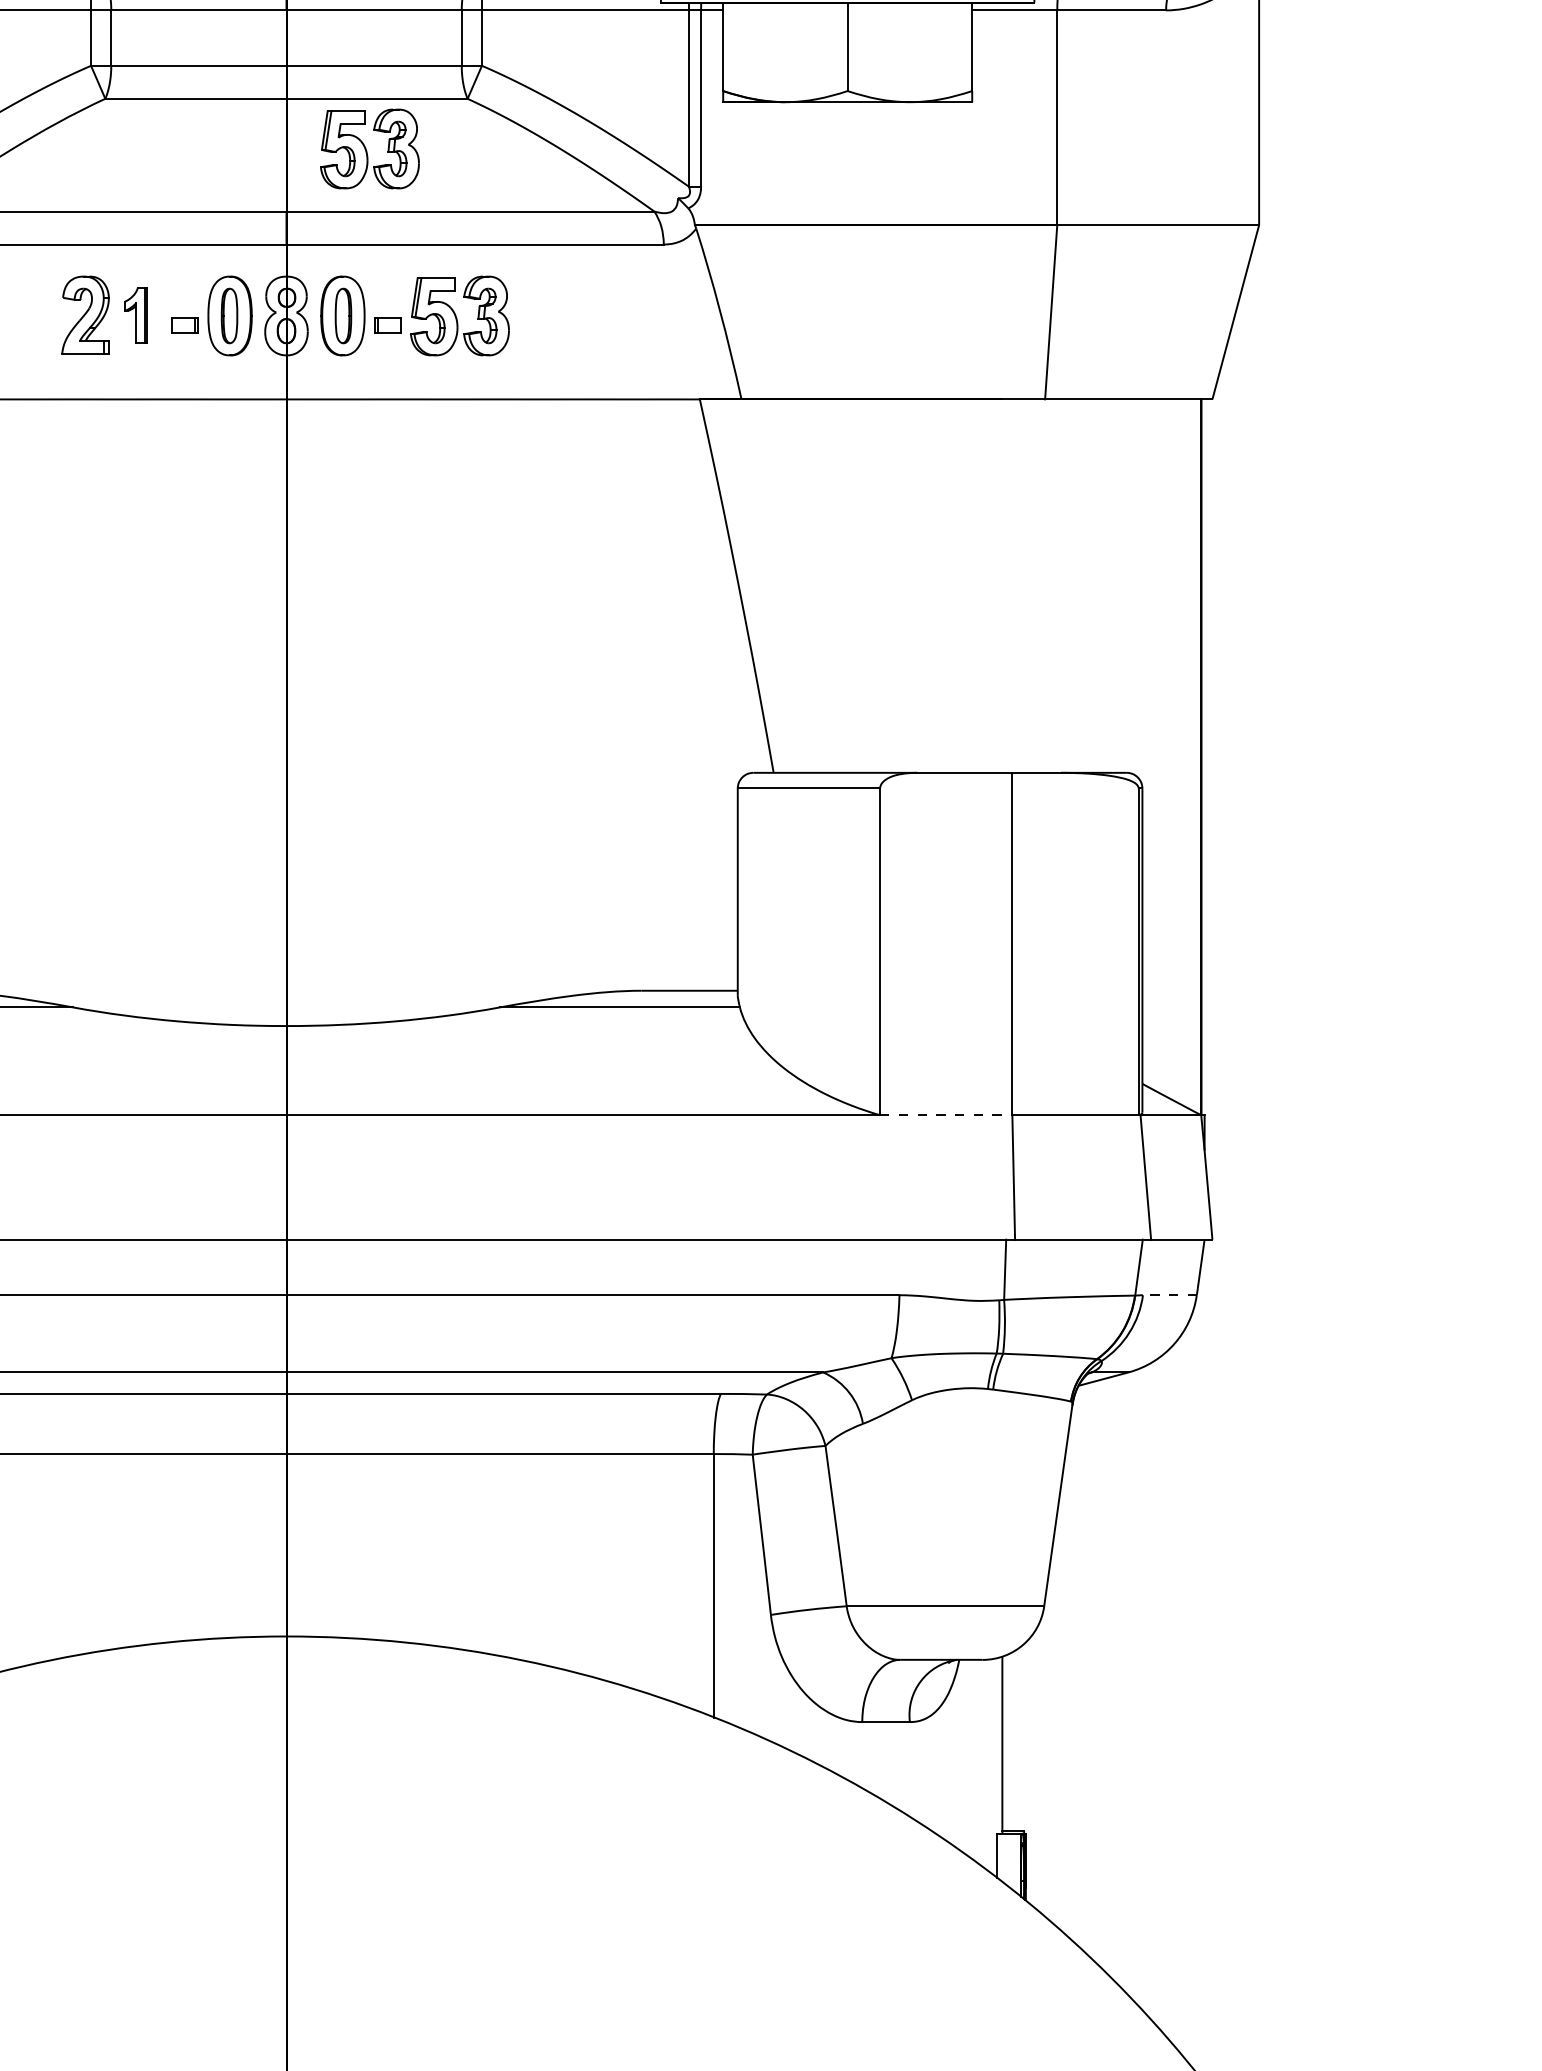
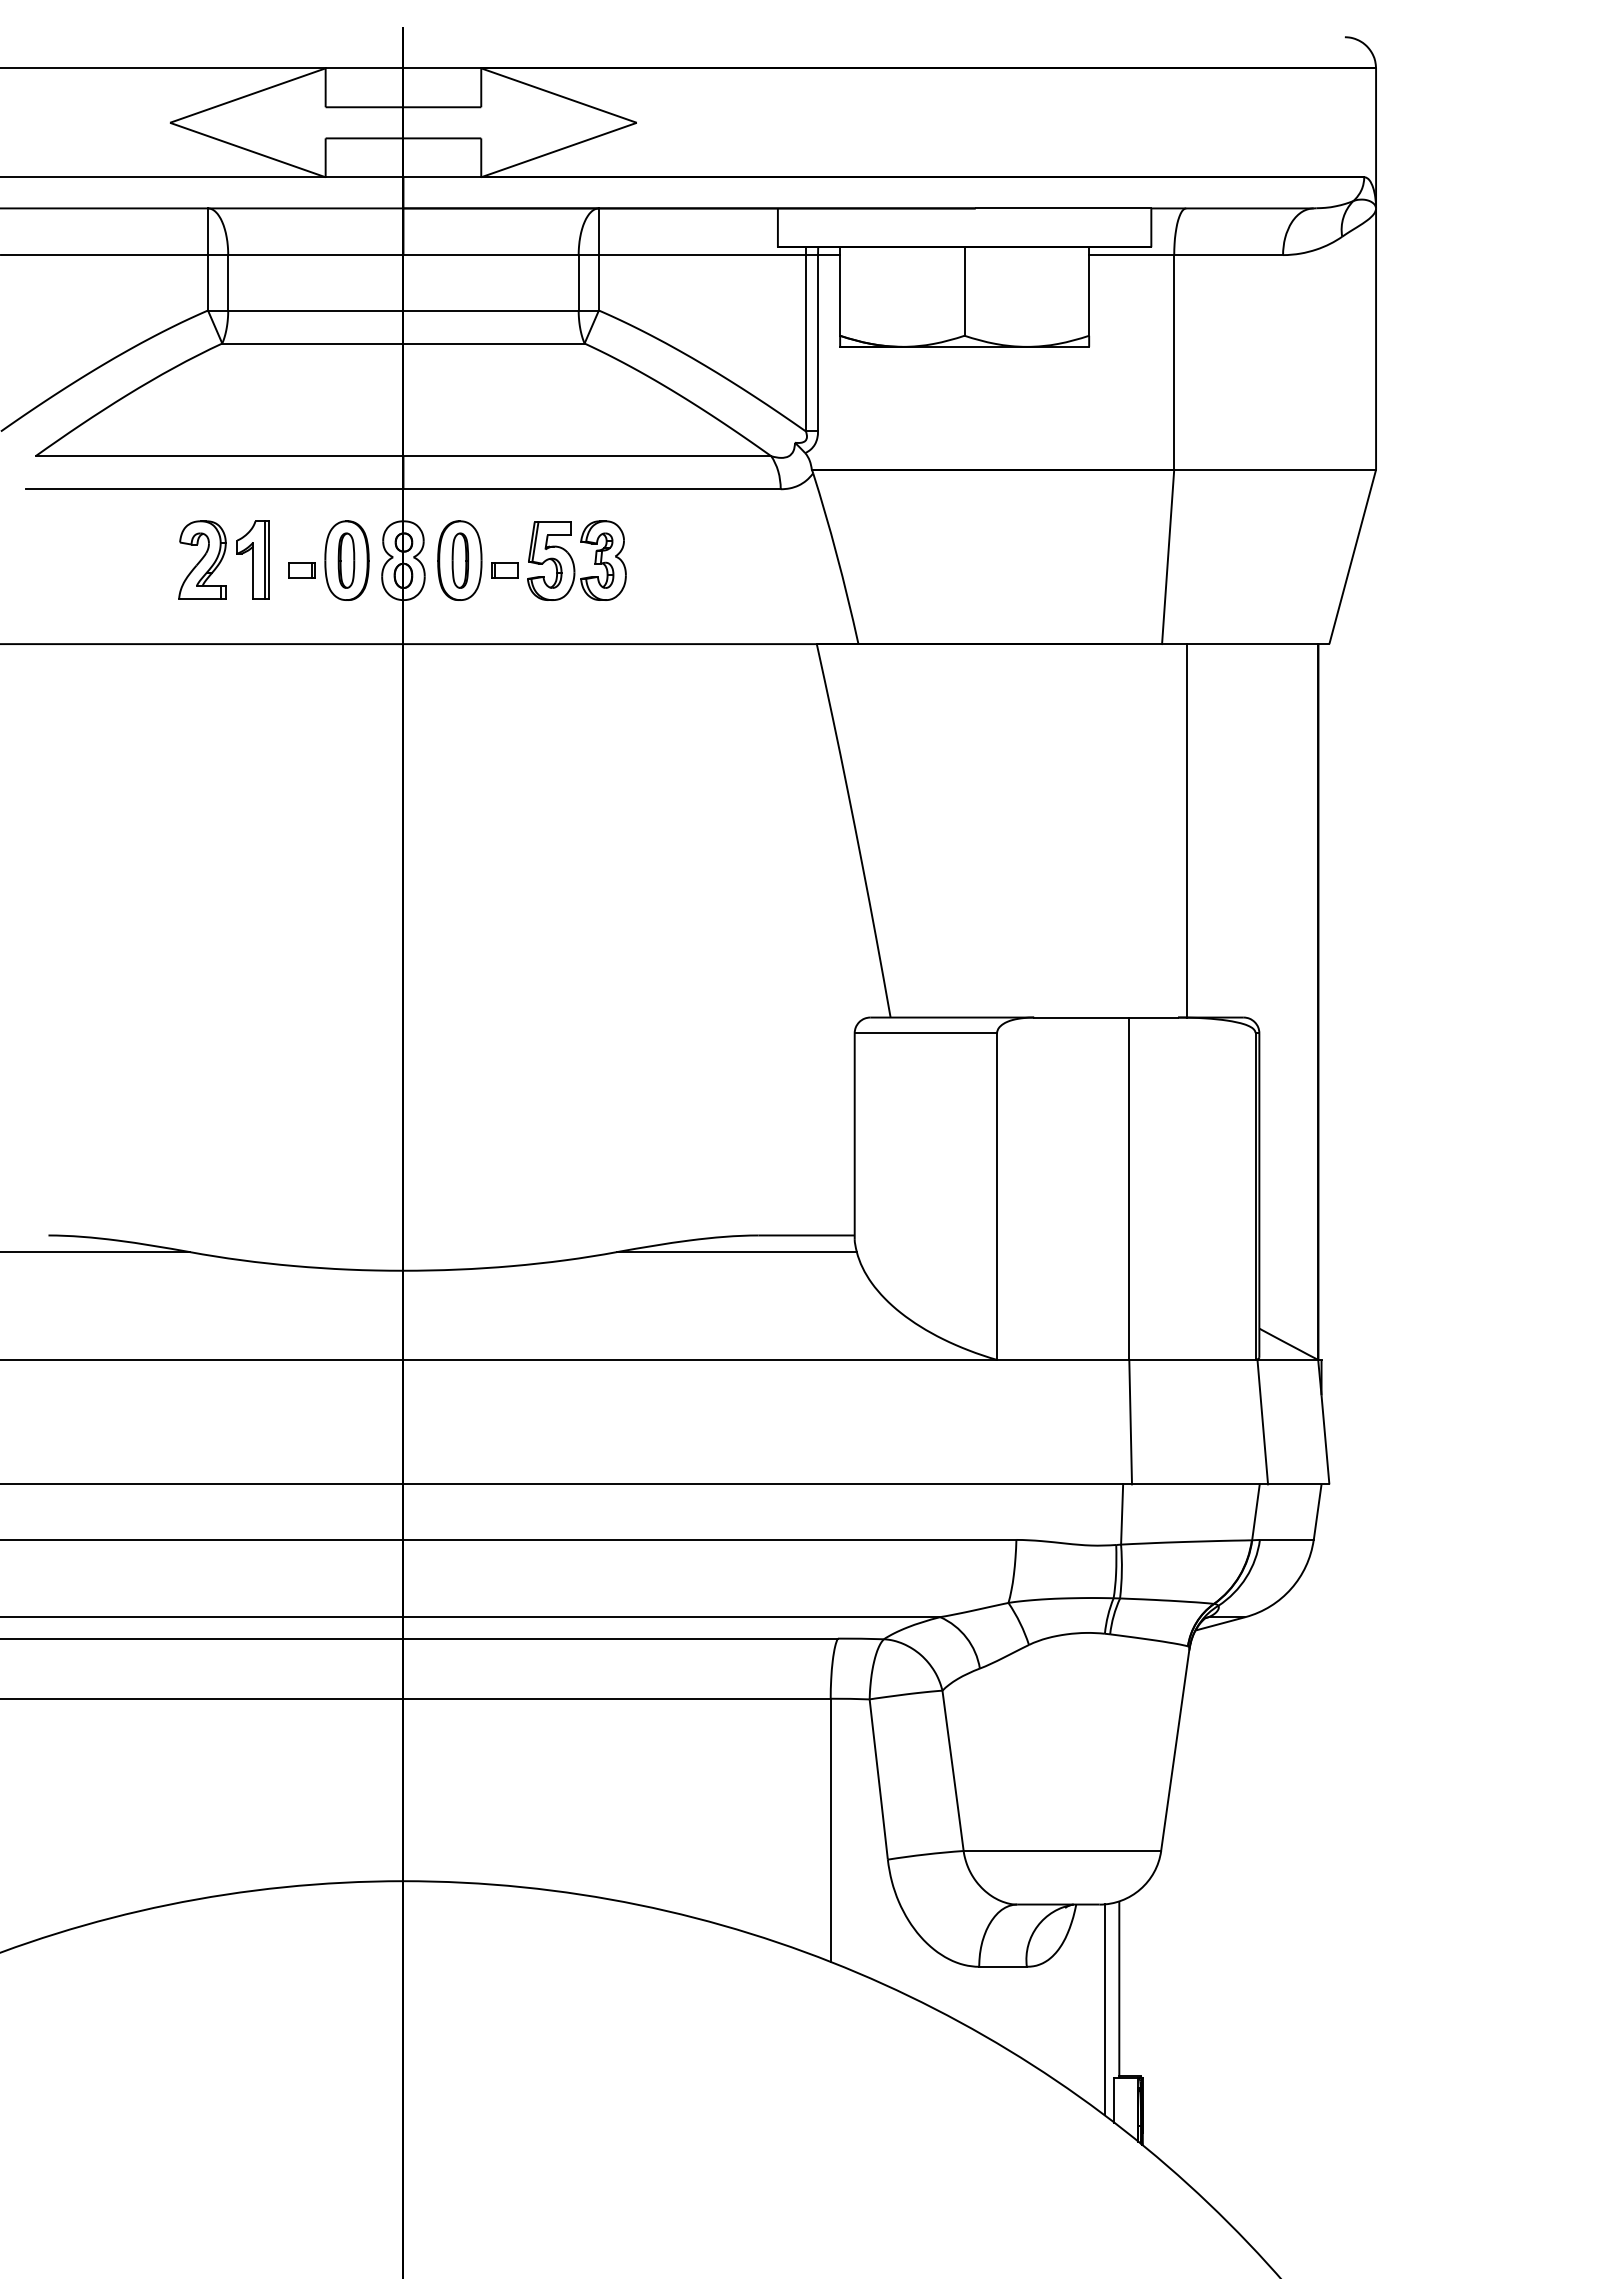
part: (369, 148) -> (486, 393), removed
part: (135, 314) -> (252, 559), size x1.43
line: (1070, 585) -> (1187, 830), added
line: (946, 1114) -> (1063, 1359), dashed -> solid
line: (1169, 1294) -> (1286, 1539), dashed -> solid
line: (987, 1764) -> (1104, 2009), added

